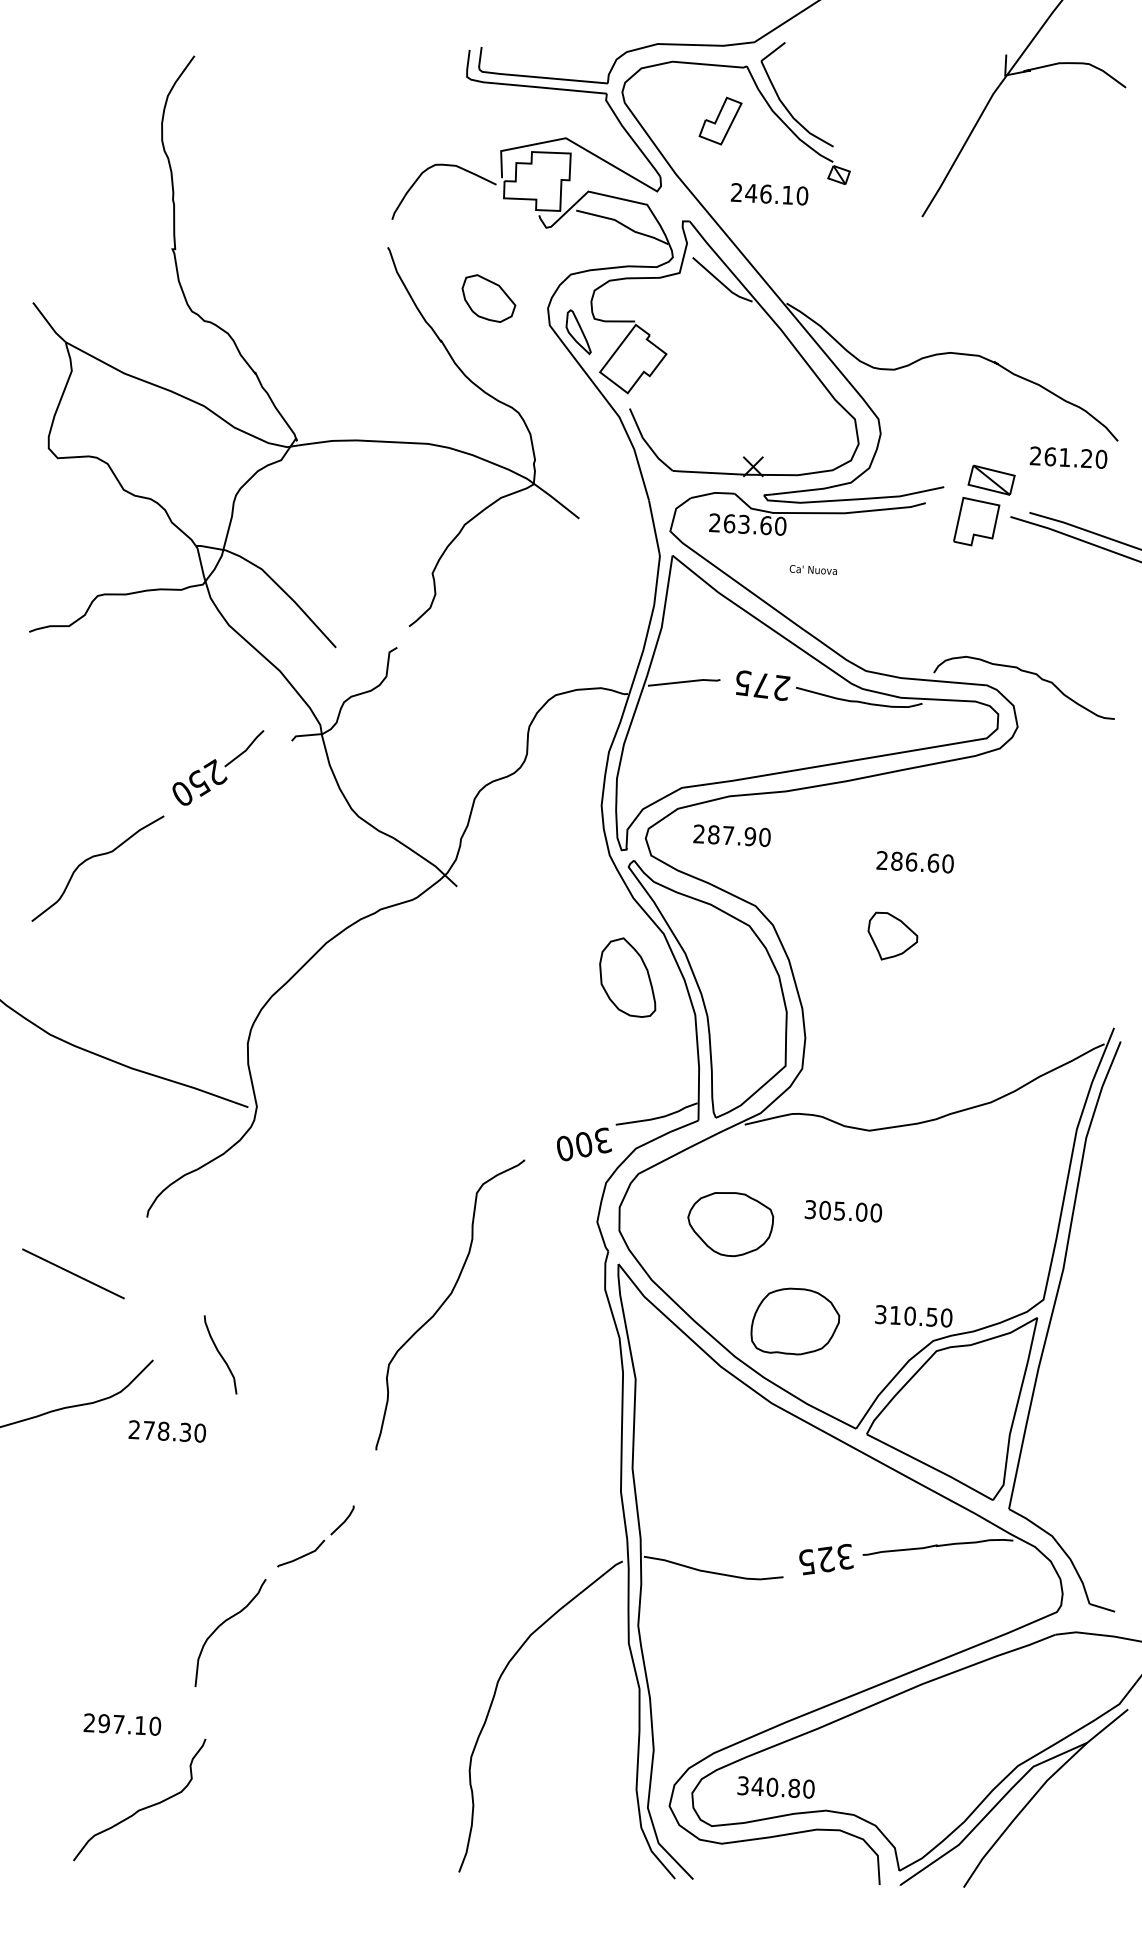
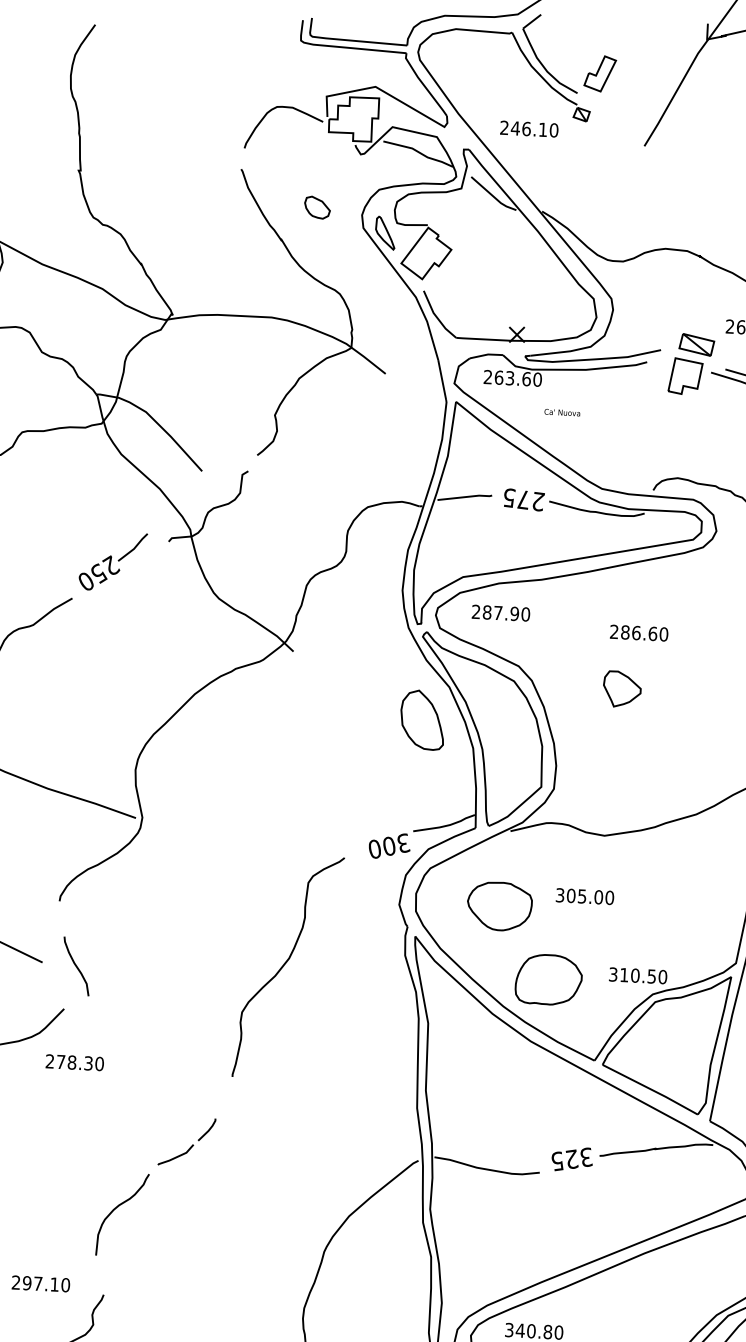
part: (720, 120) -> (600, 73), moved
part: (488, 297) -> (317, 207), size x0.62
curve: (220, 1354) -> (76, 966), moved

